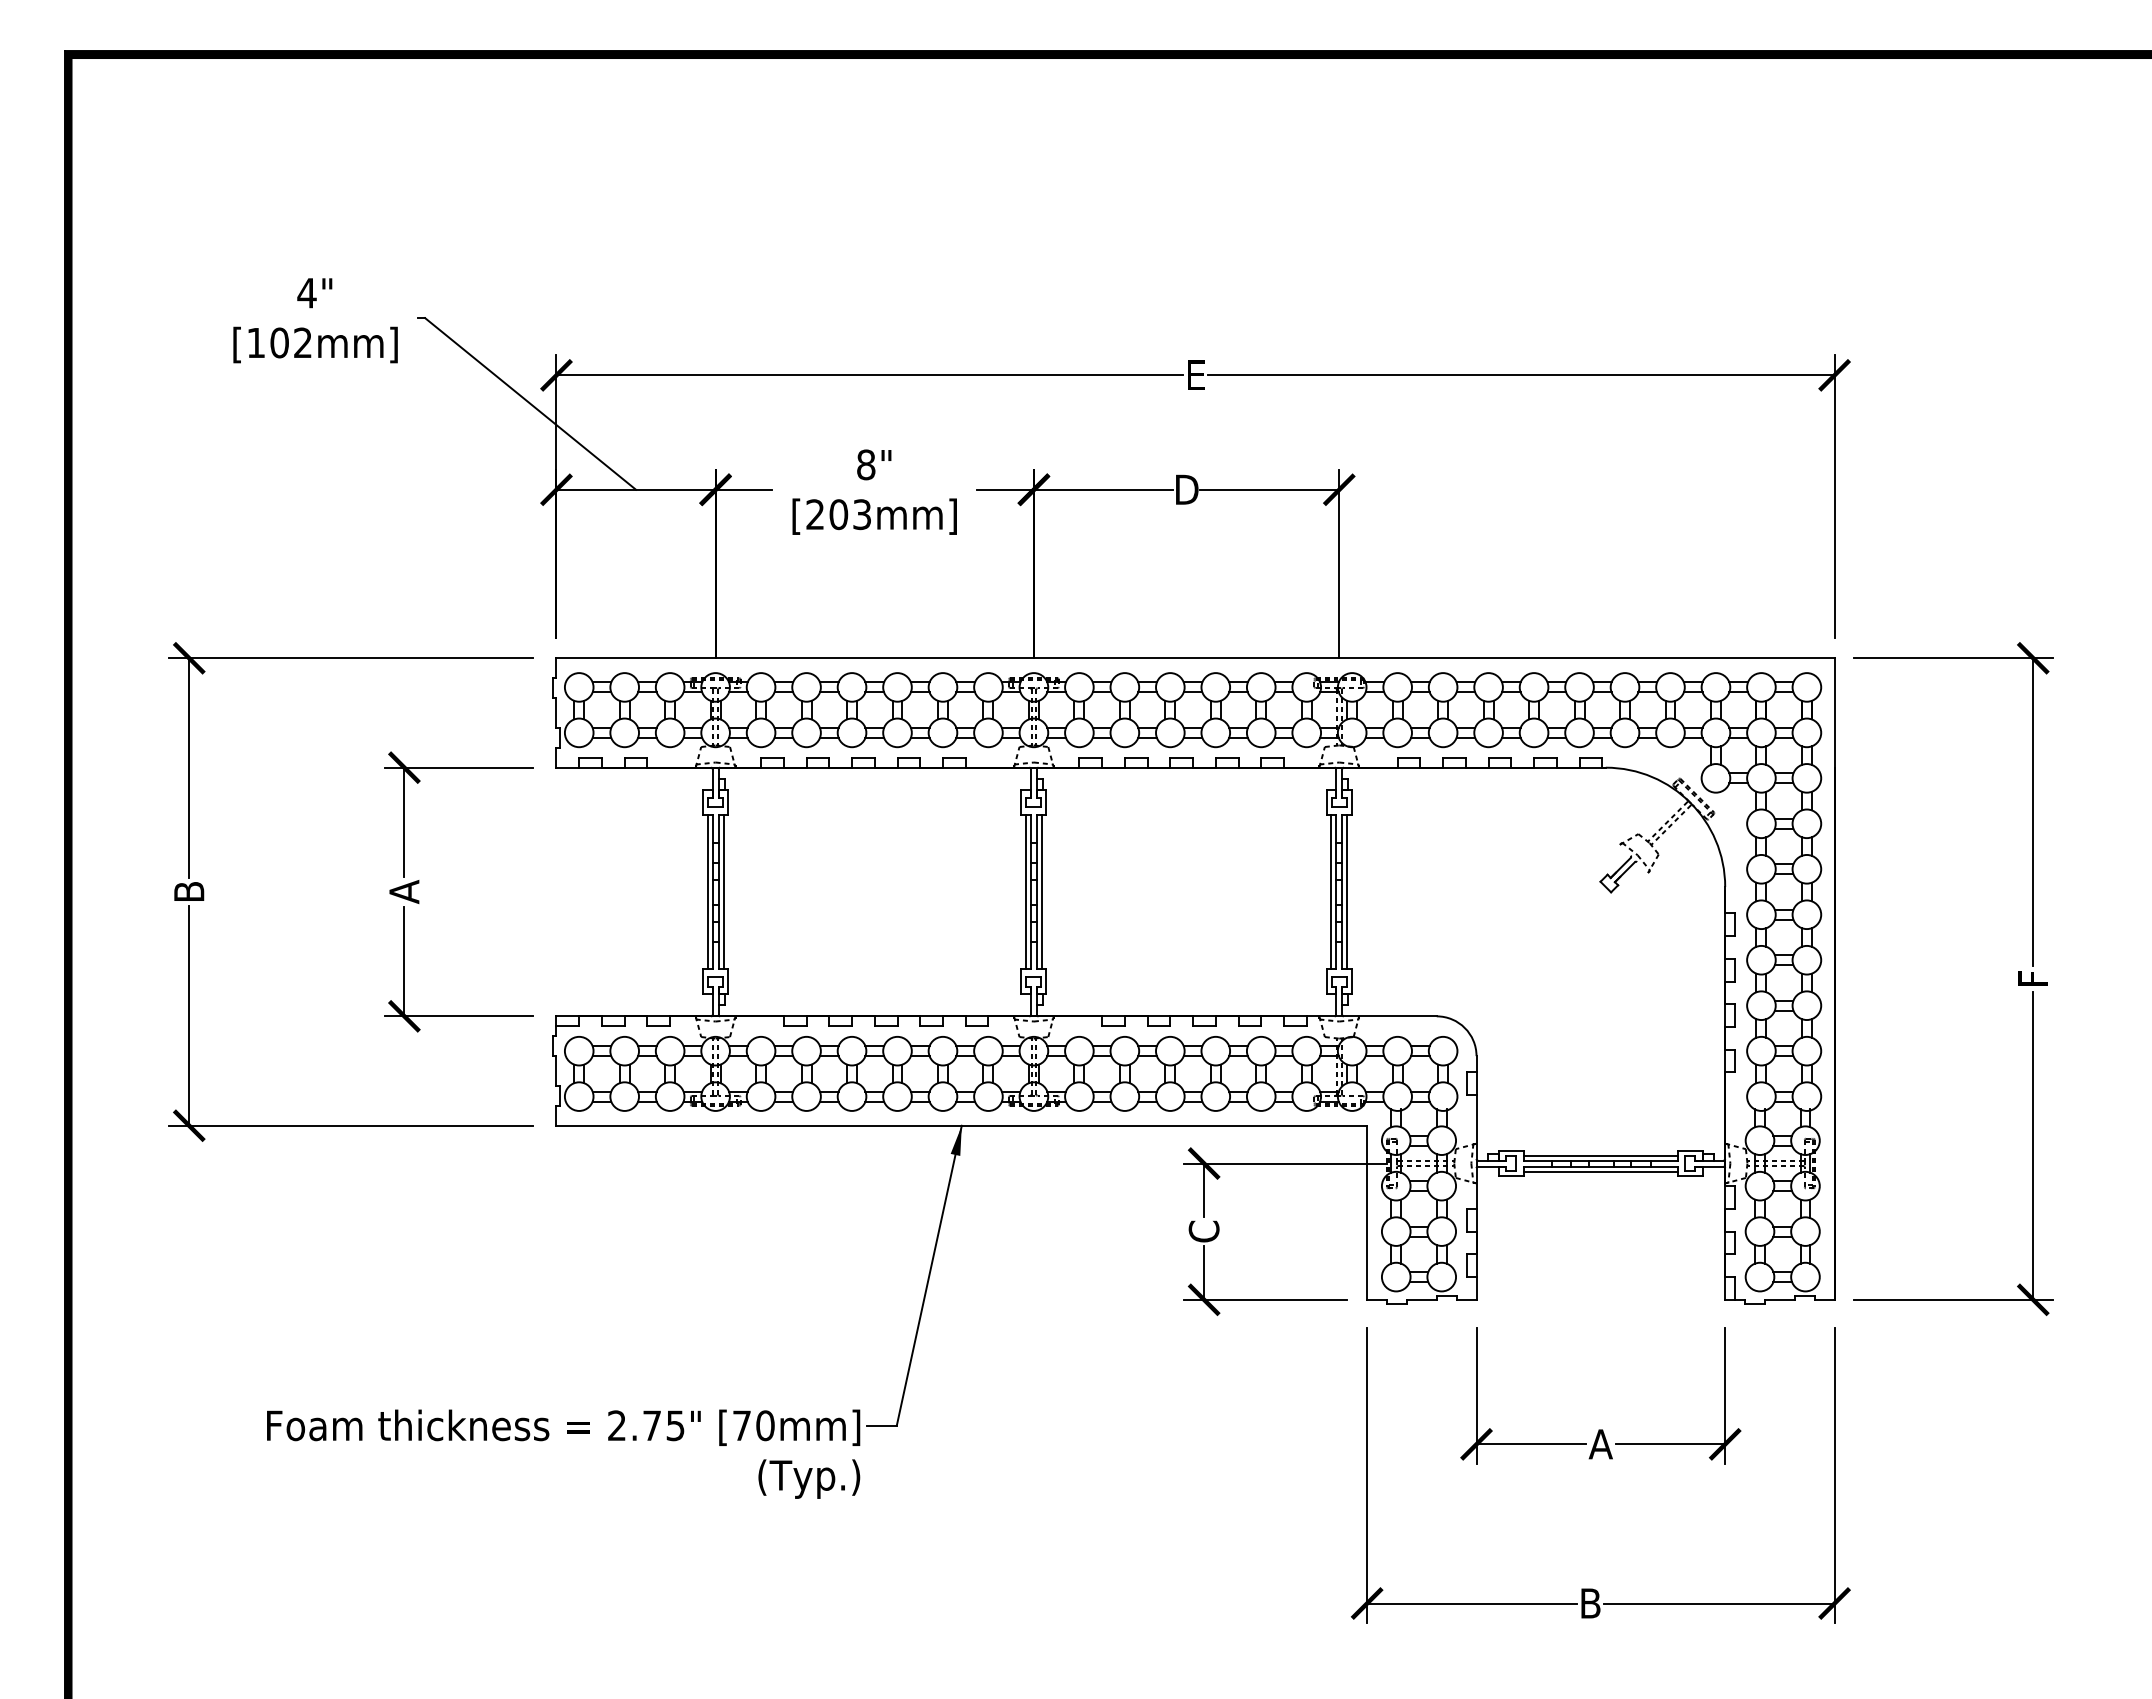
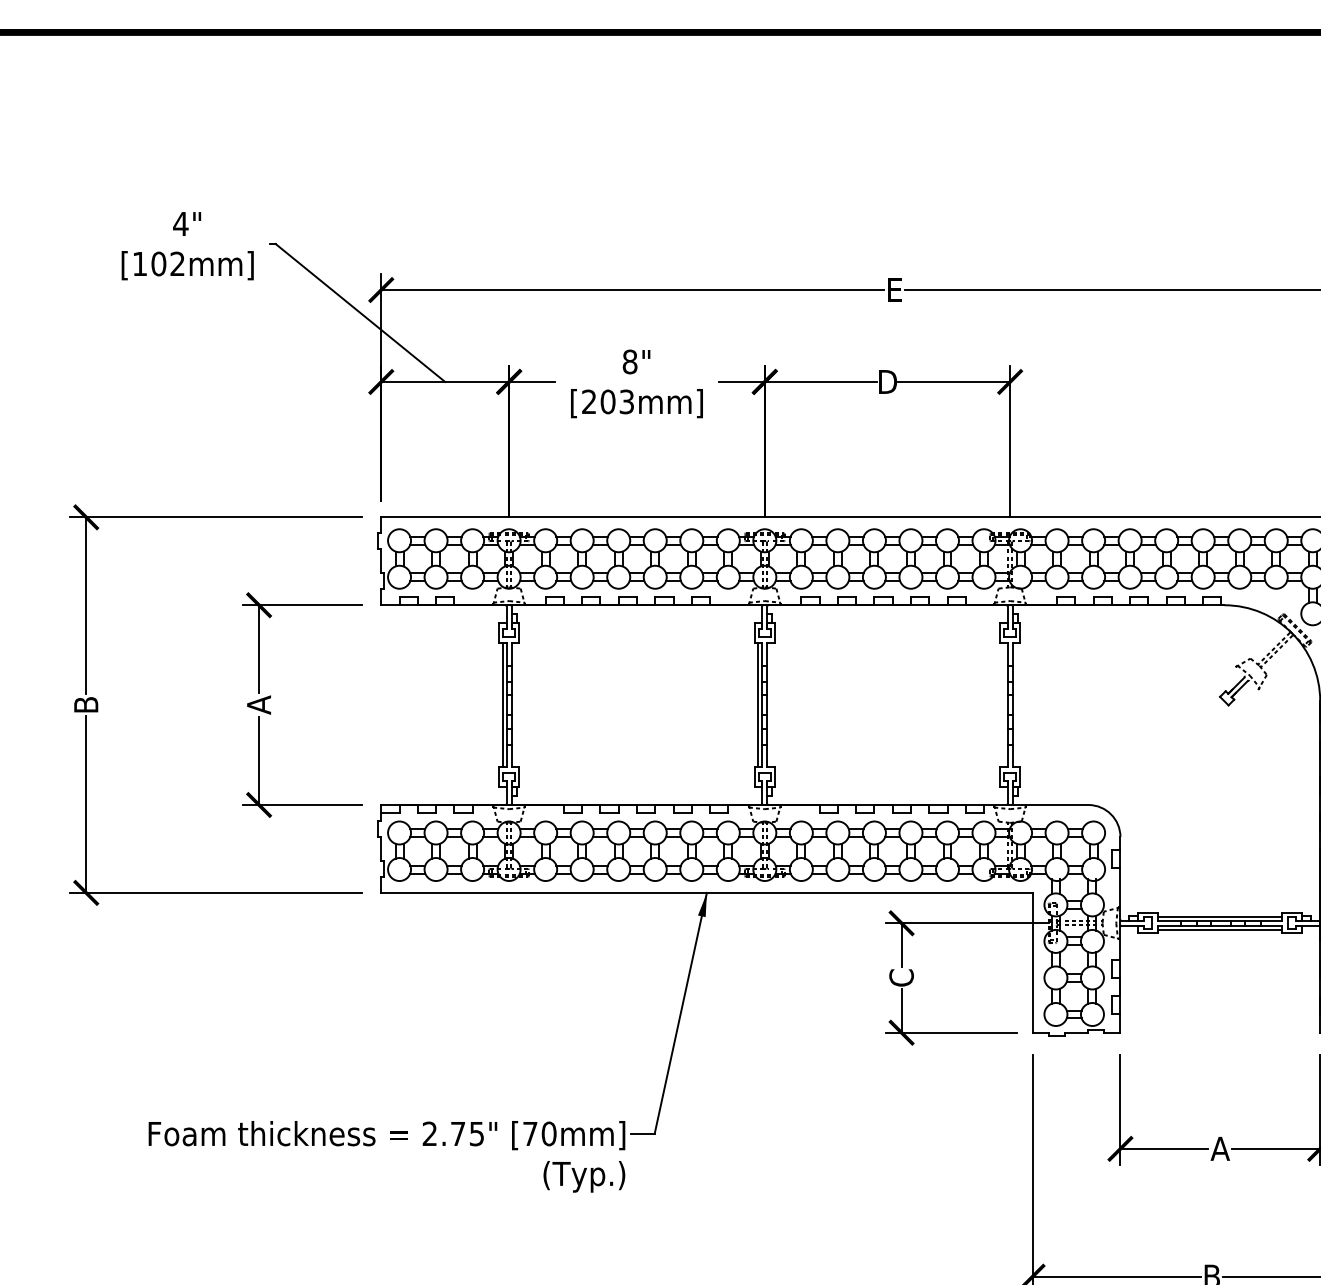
line: (723, 891) -> (515, 704), removed
line: (1041, 891) -> (770, 704), removed
line: (1331, 891) -> (1003, 704), removed
line: (1347, 891) -> (1016, 704), removed

